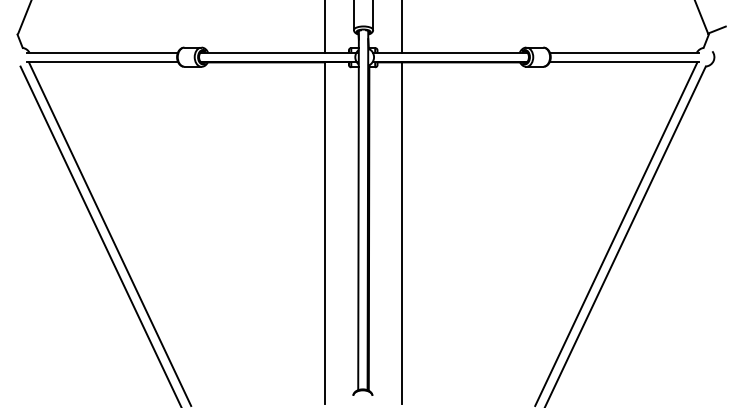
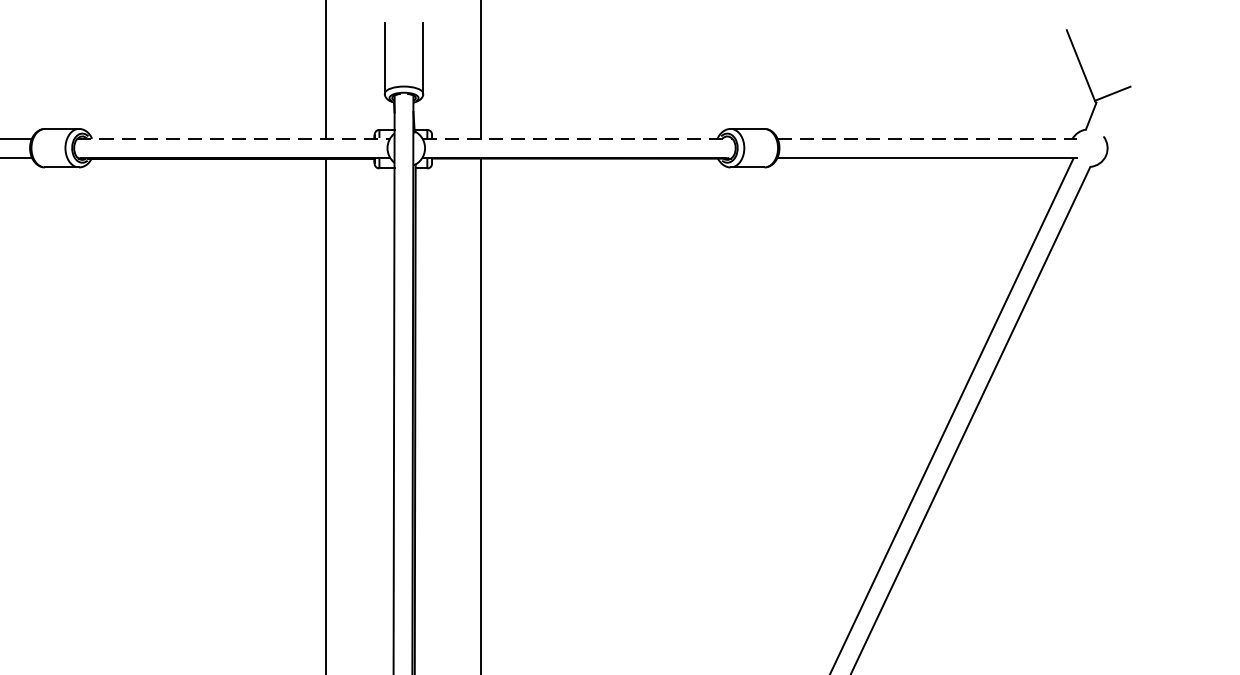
line: (278, 52) -> (233, 138), solid -> dashed
line: (450, 52) -> (578, 138), solid -> dashed
line: (624, 52) -> (927, 138), solid -> dashed

